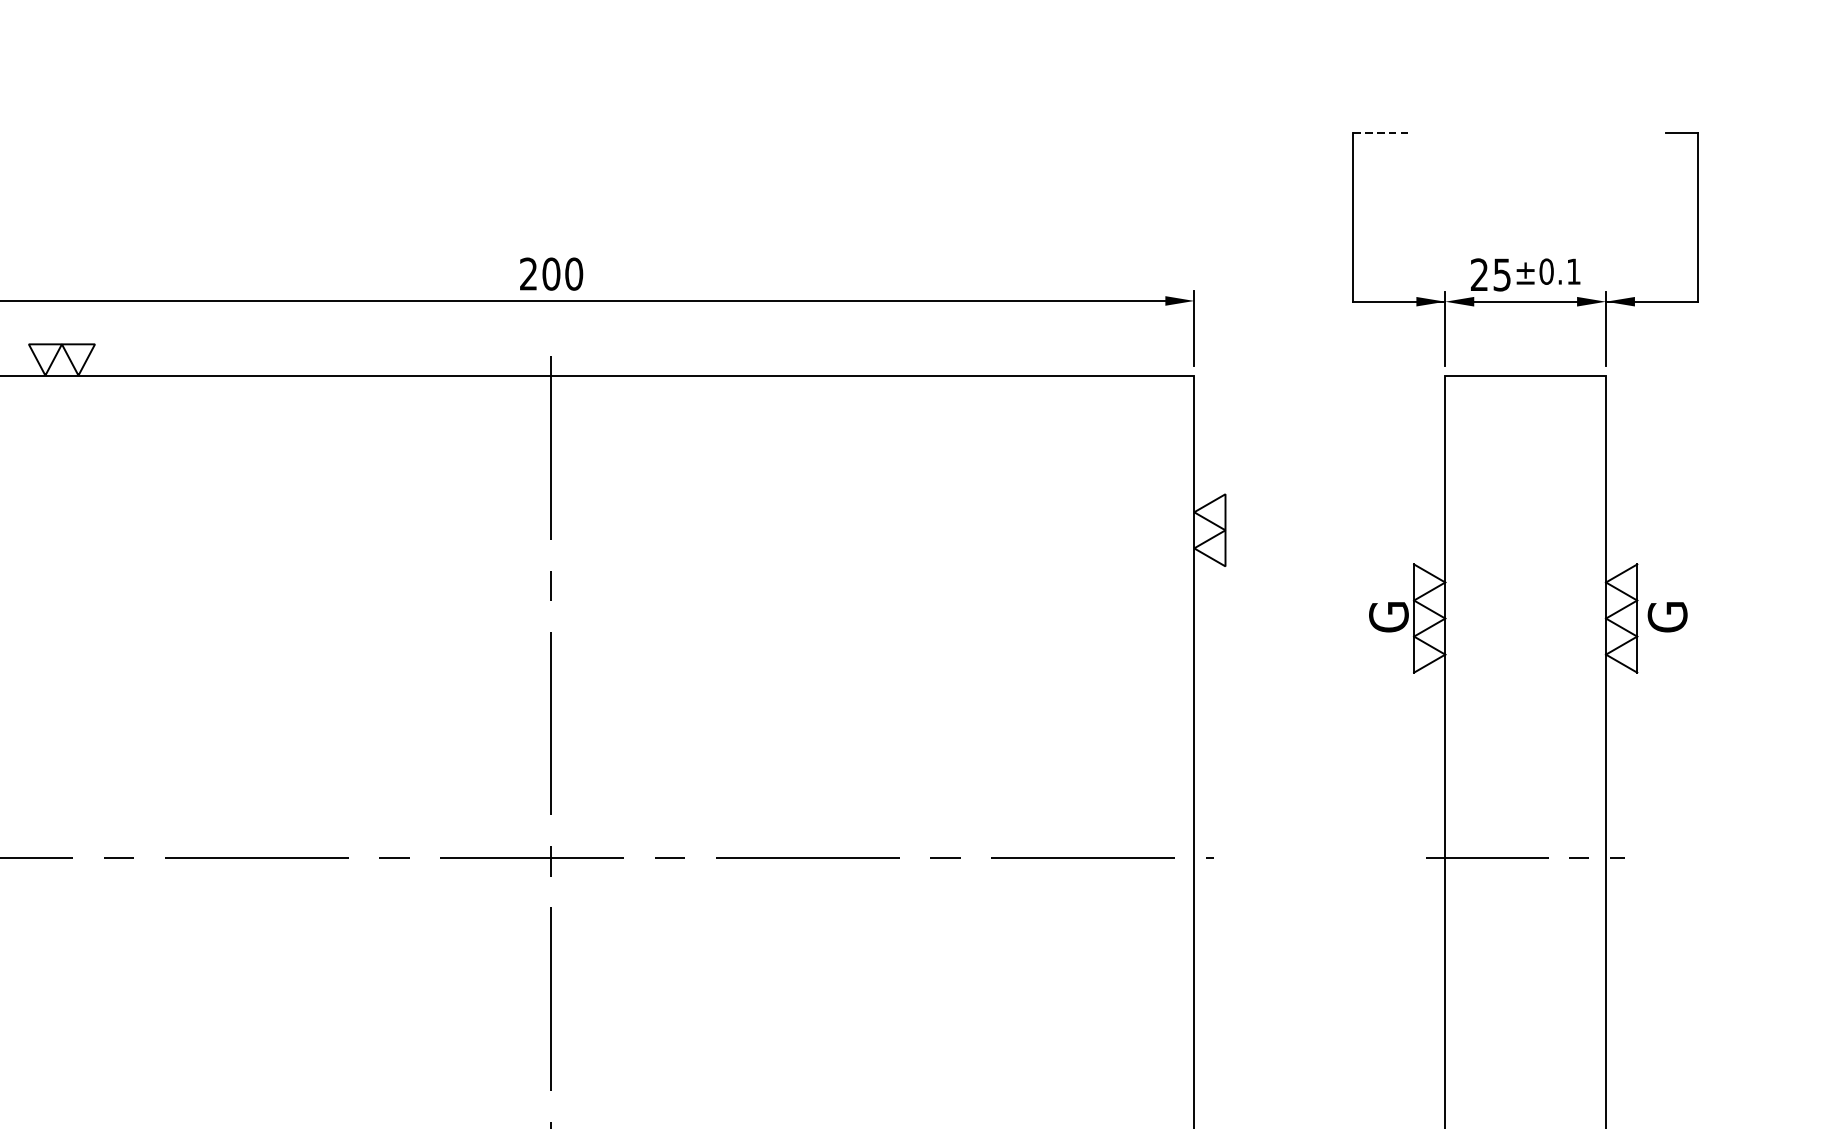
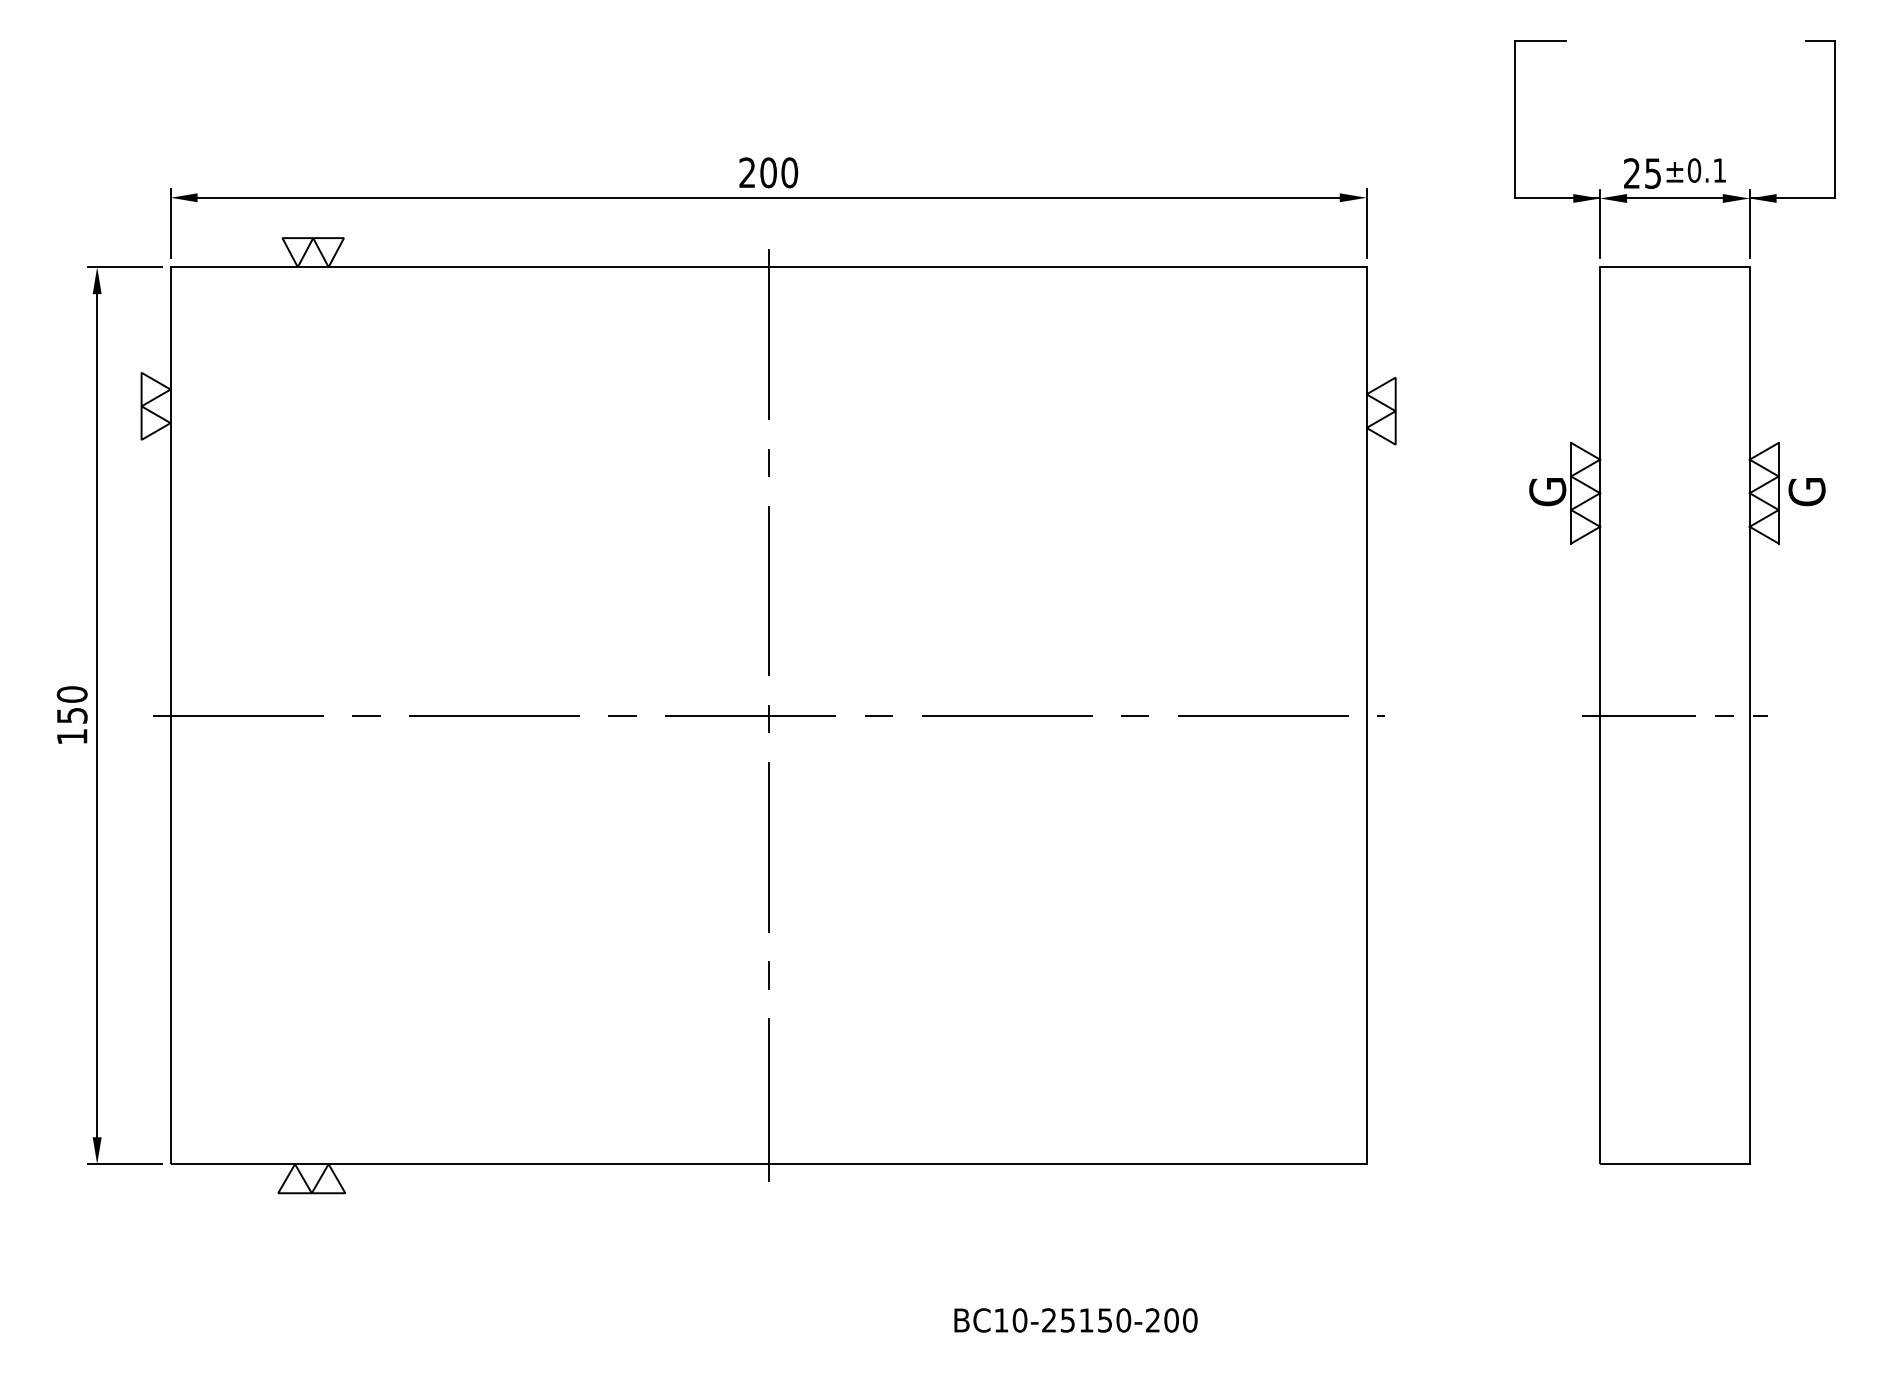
line: (1381, 132) -> (1540, 41), dashed -> solid

